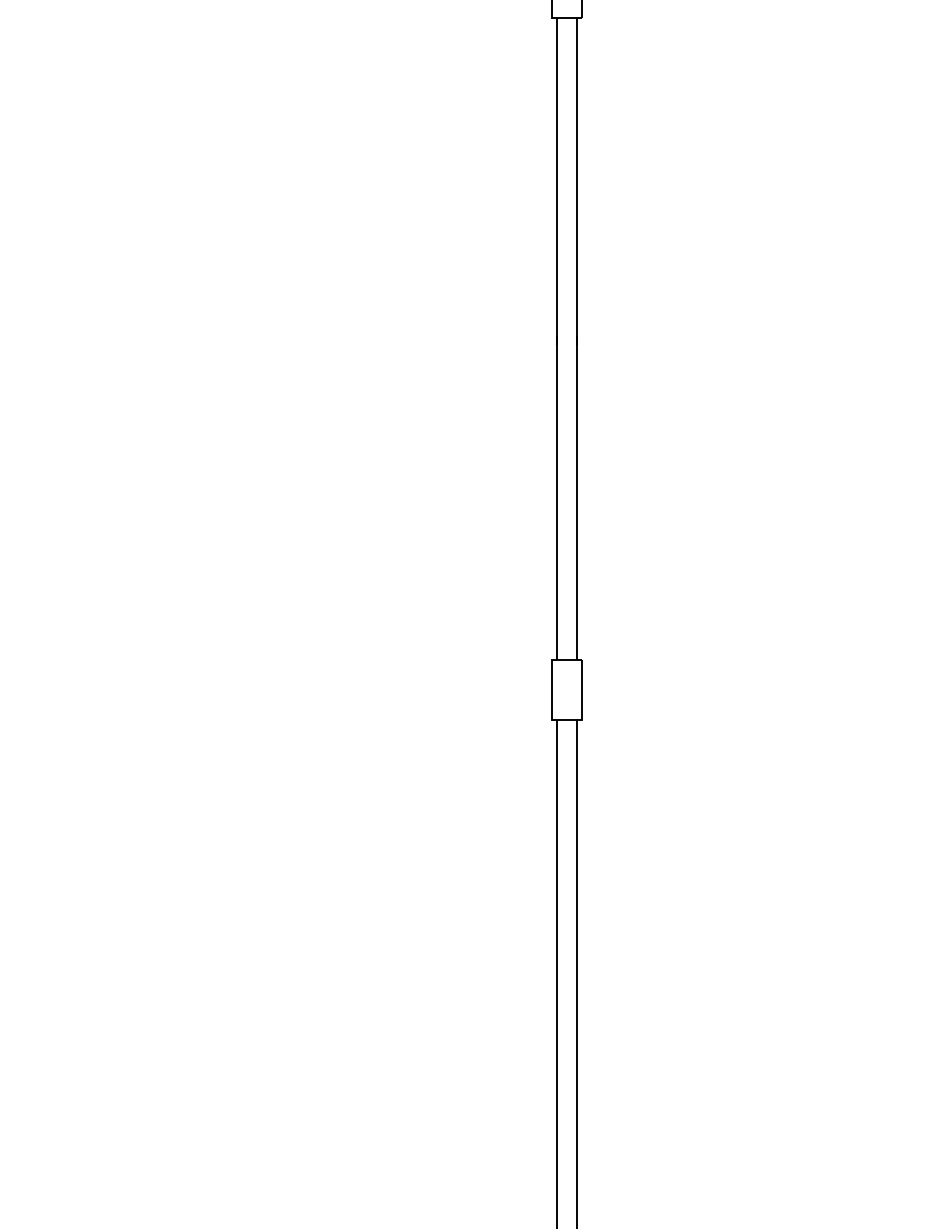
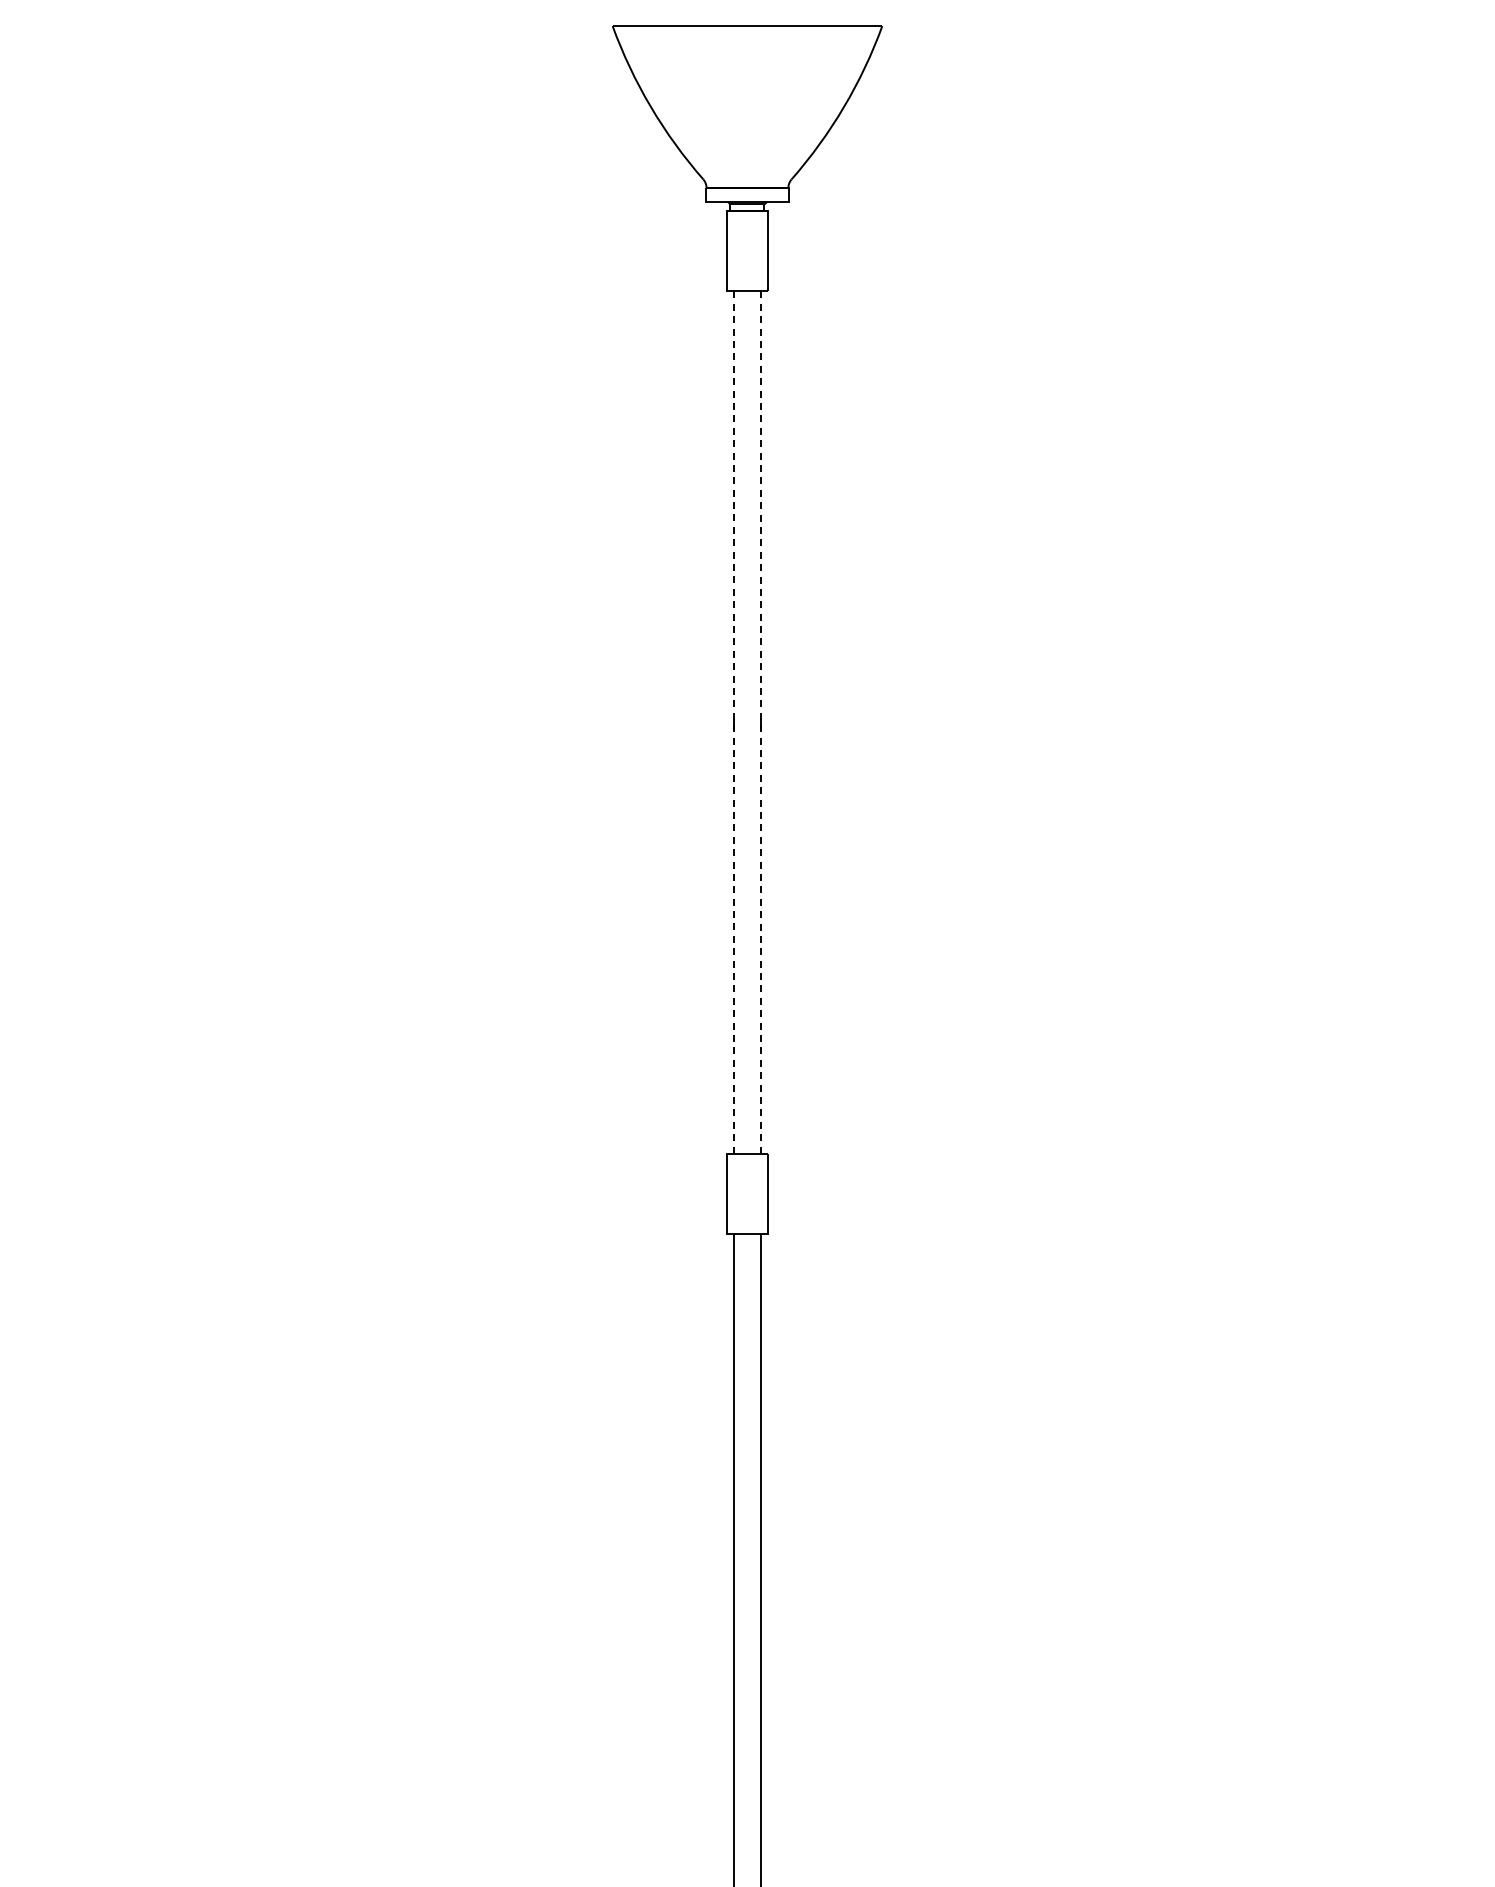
line: (556, 338) -> (733, 721), solid -> dashed
line: (576, 339) -> (760, 722), solid -> dashed

